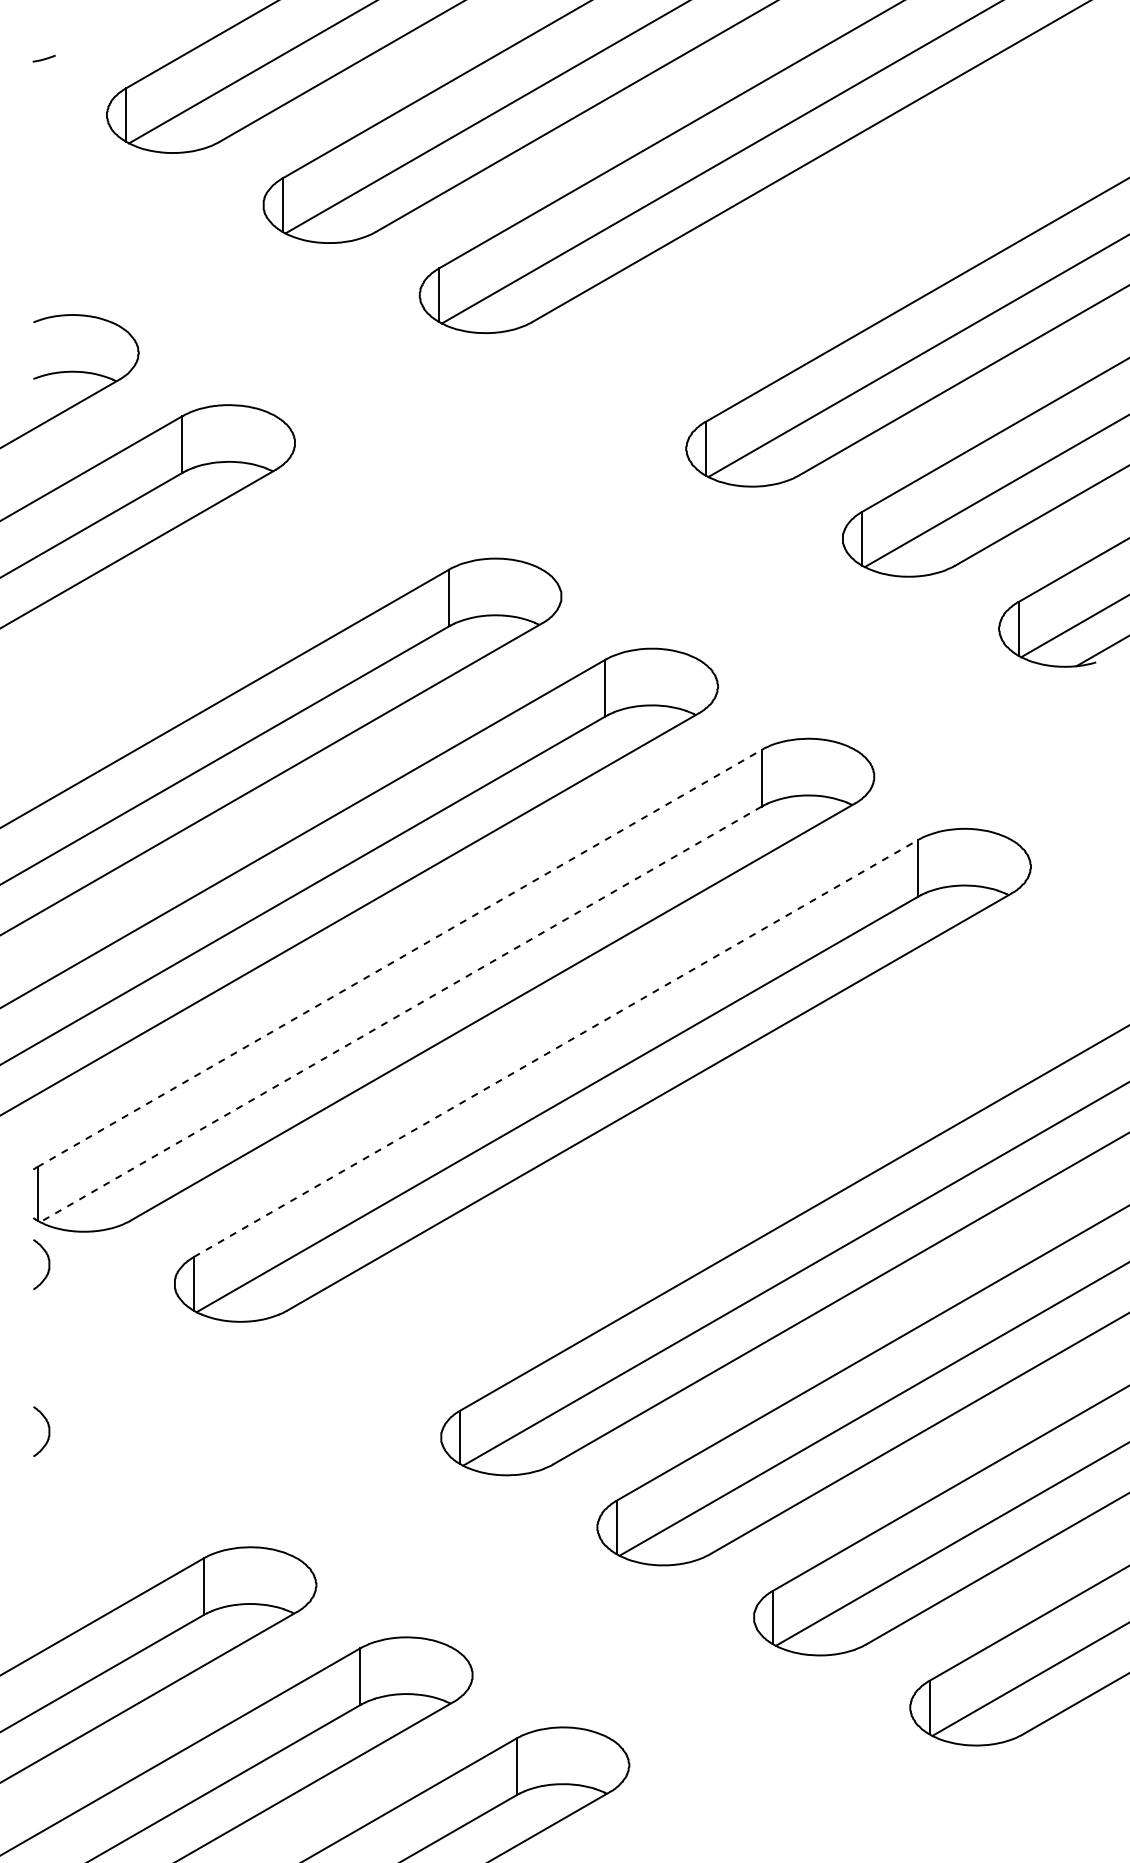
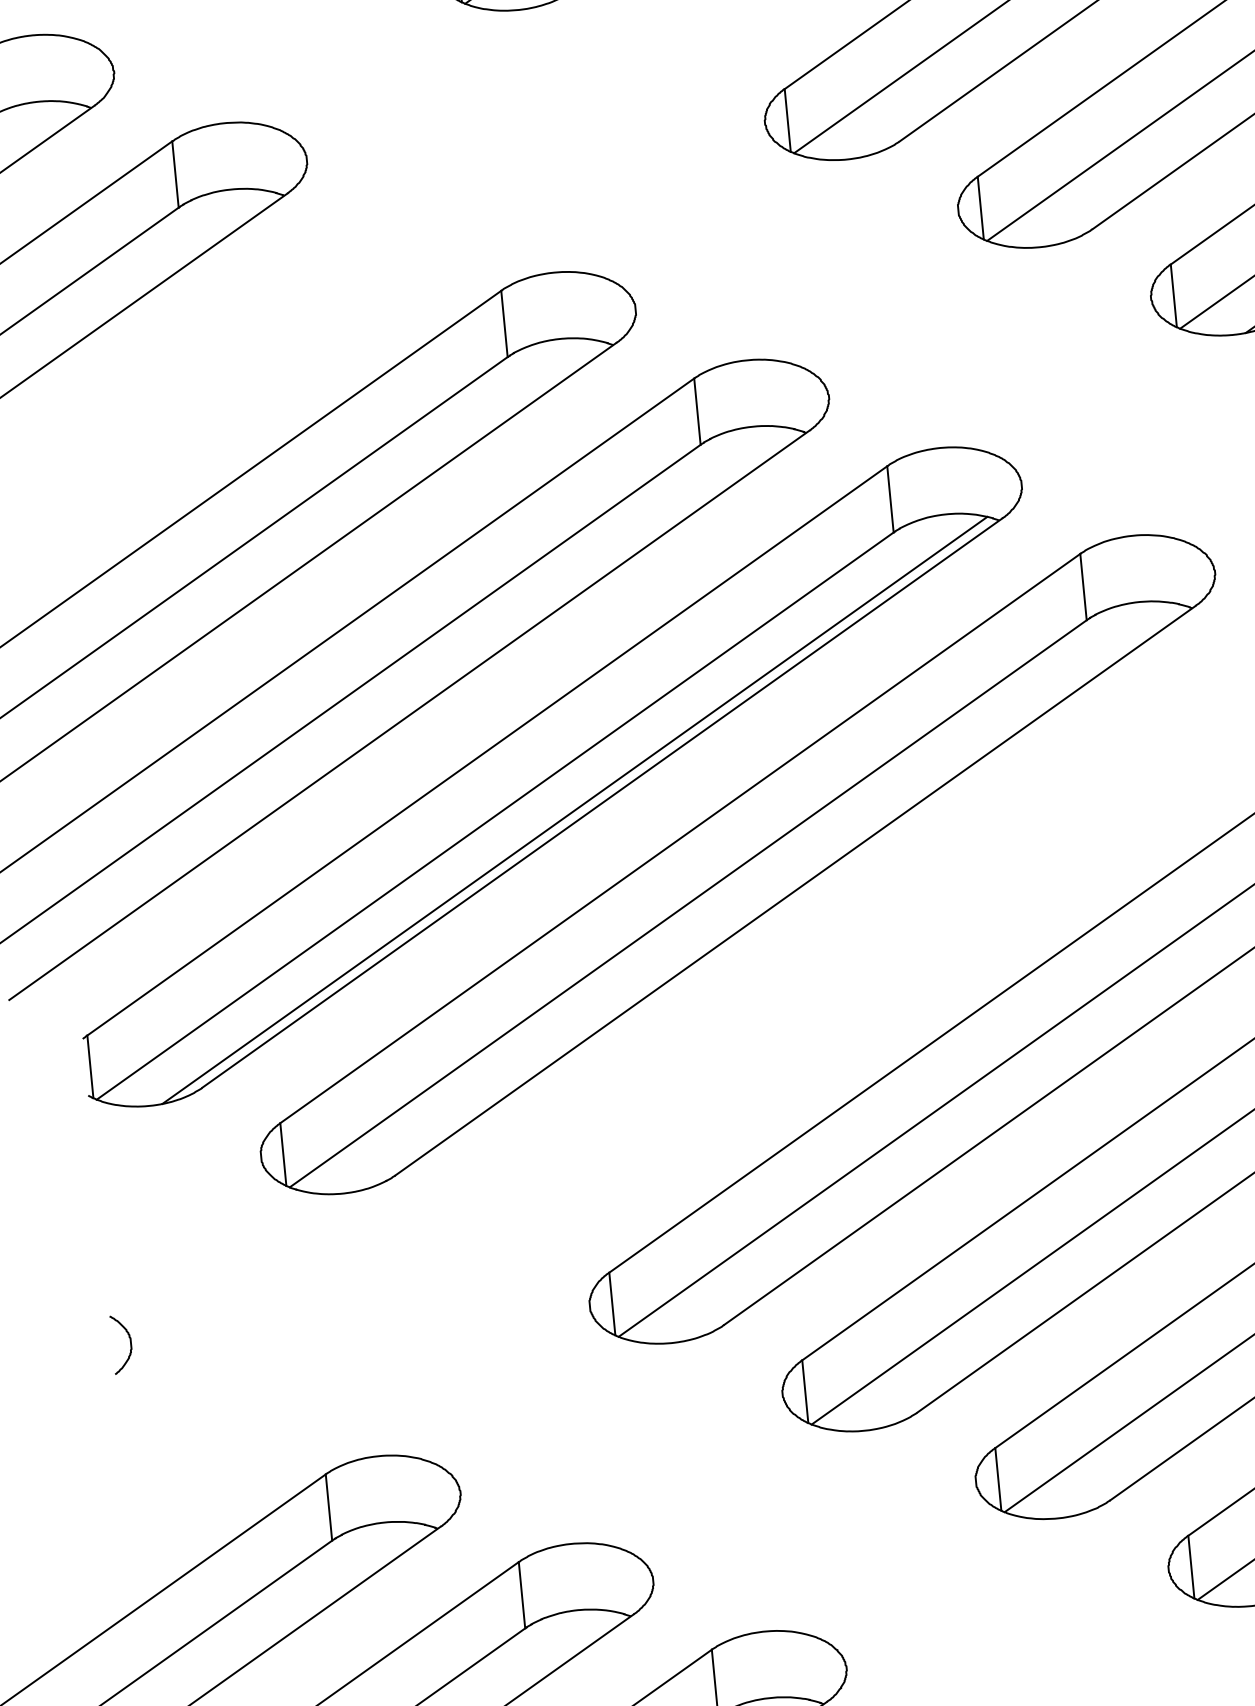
line: (399, 958) -> (487, 750), dashed -> solid
line: (400, 1014) -> (494, 816), dashed -> solid
line: (468, 1015) -> (574, 809), added
line: (556, 1048) -> (680, 838), dashed -> solid
curve: (48, 1264) -> (111, 1148), removed

